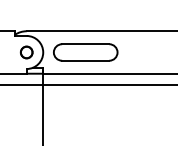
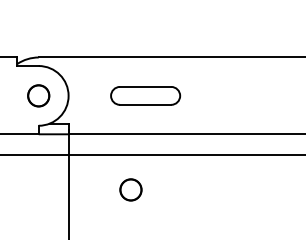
part: (85, 52) -> (145, 95), size x0.6
part: (77, 104) -> (130, 189), added

